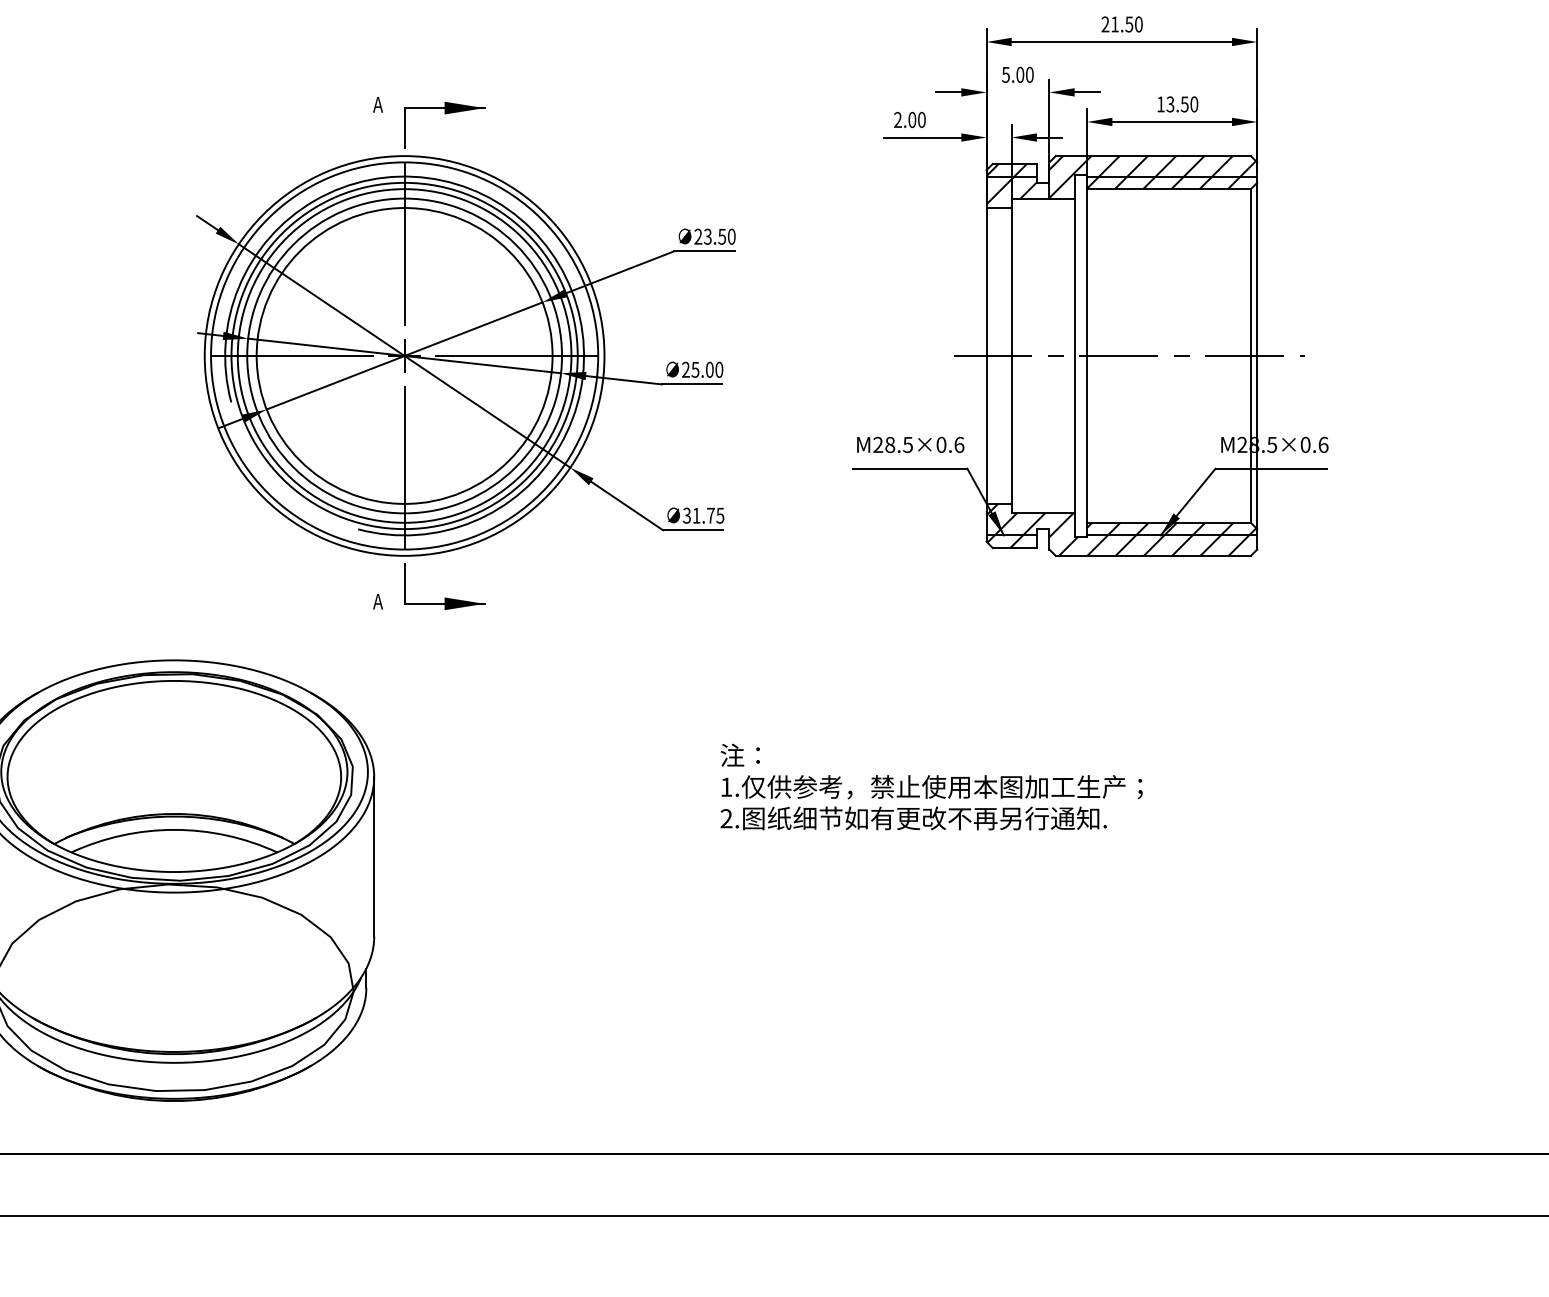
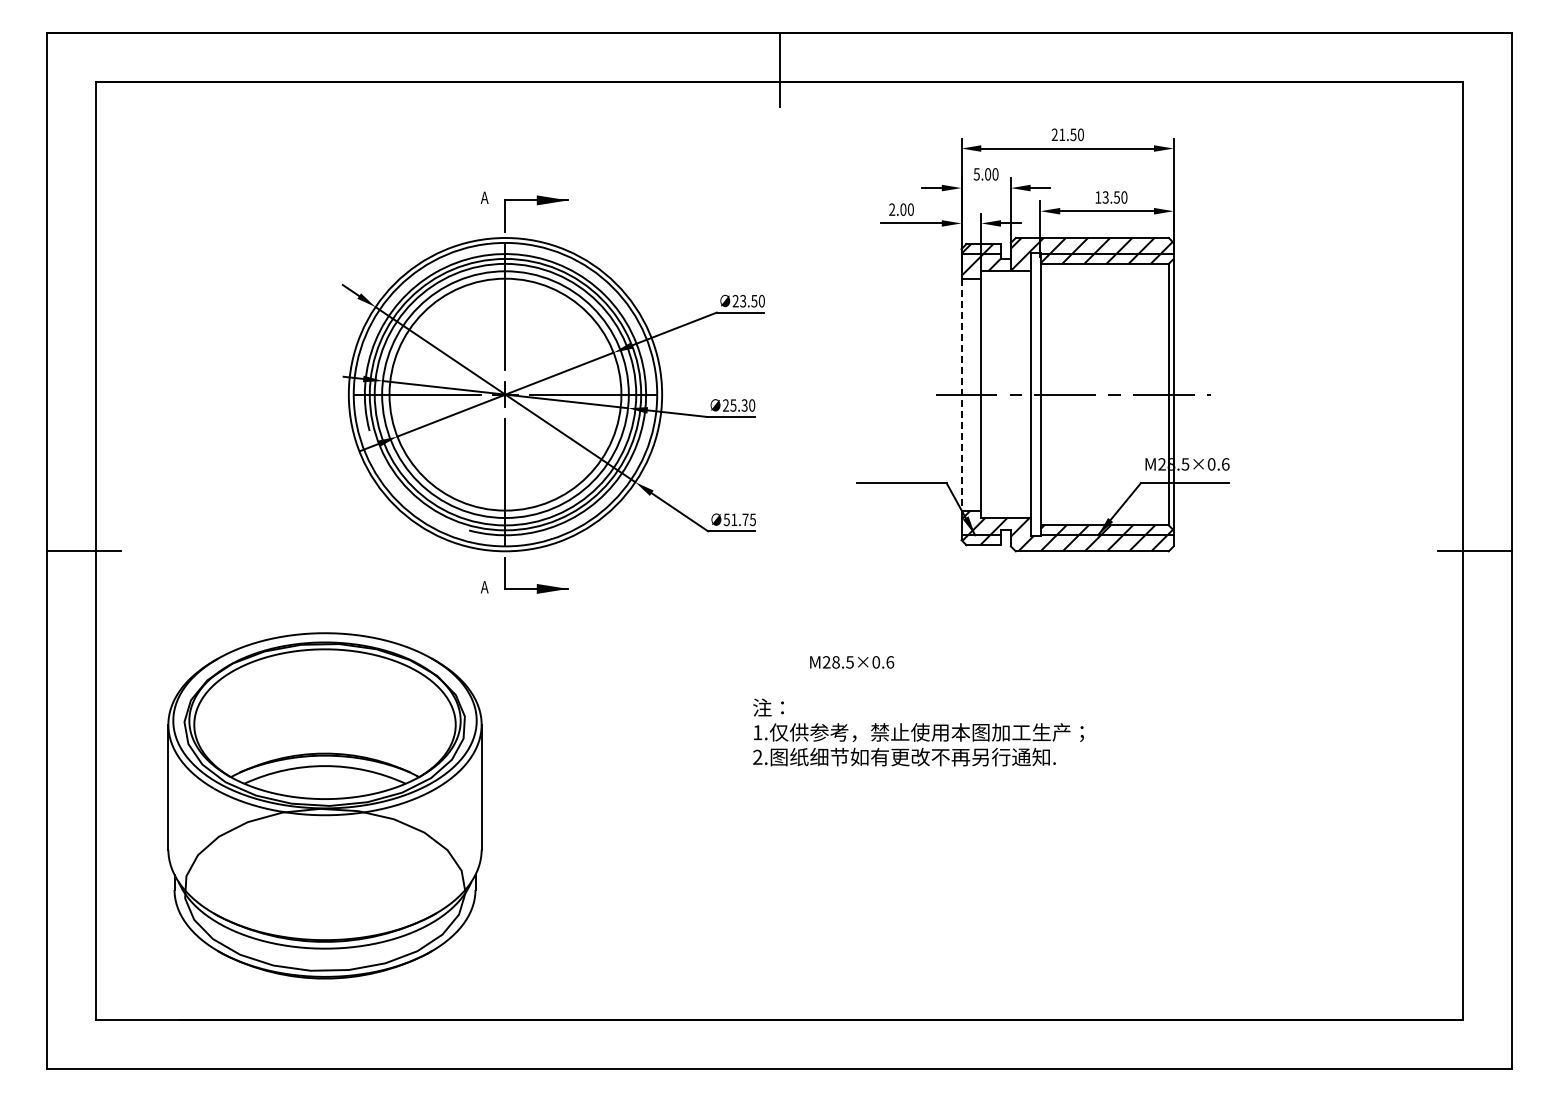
line: (986, 355) -> (961, 394), solid -> dashed
text: (709, 369) -> (744, 405), 25.00 -> 25.30
text: (911, 445) -> (852, 662), moved
text: (686, 515) -> (726, 519), 31.75 -> 51.75

